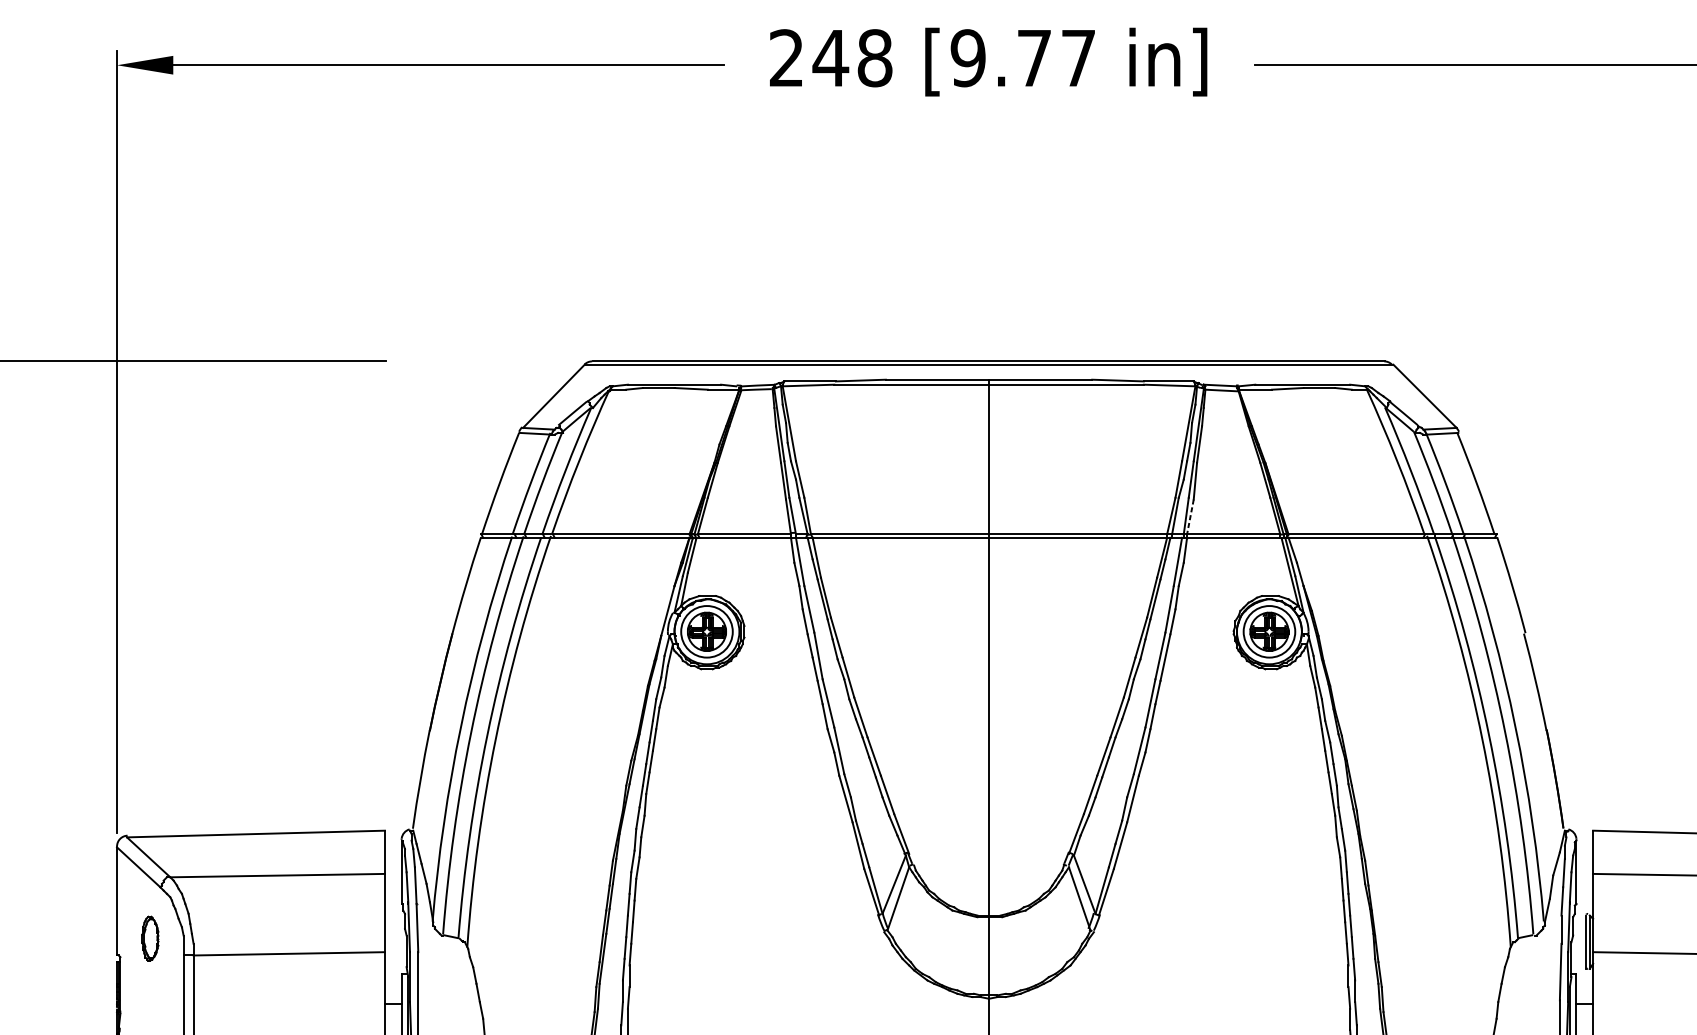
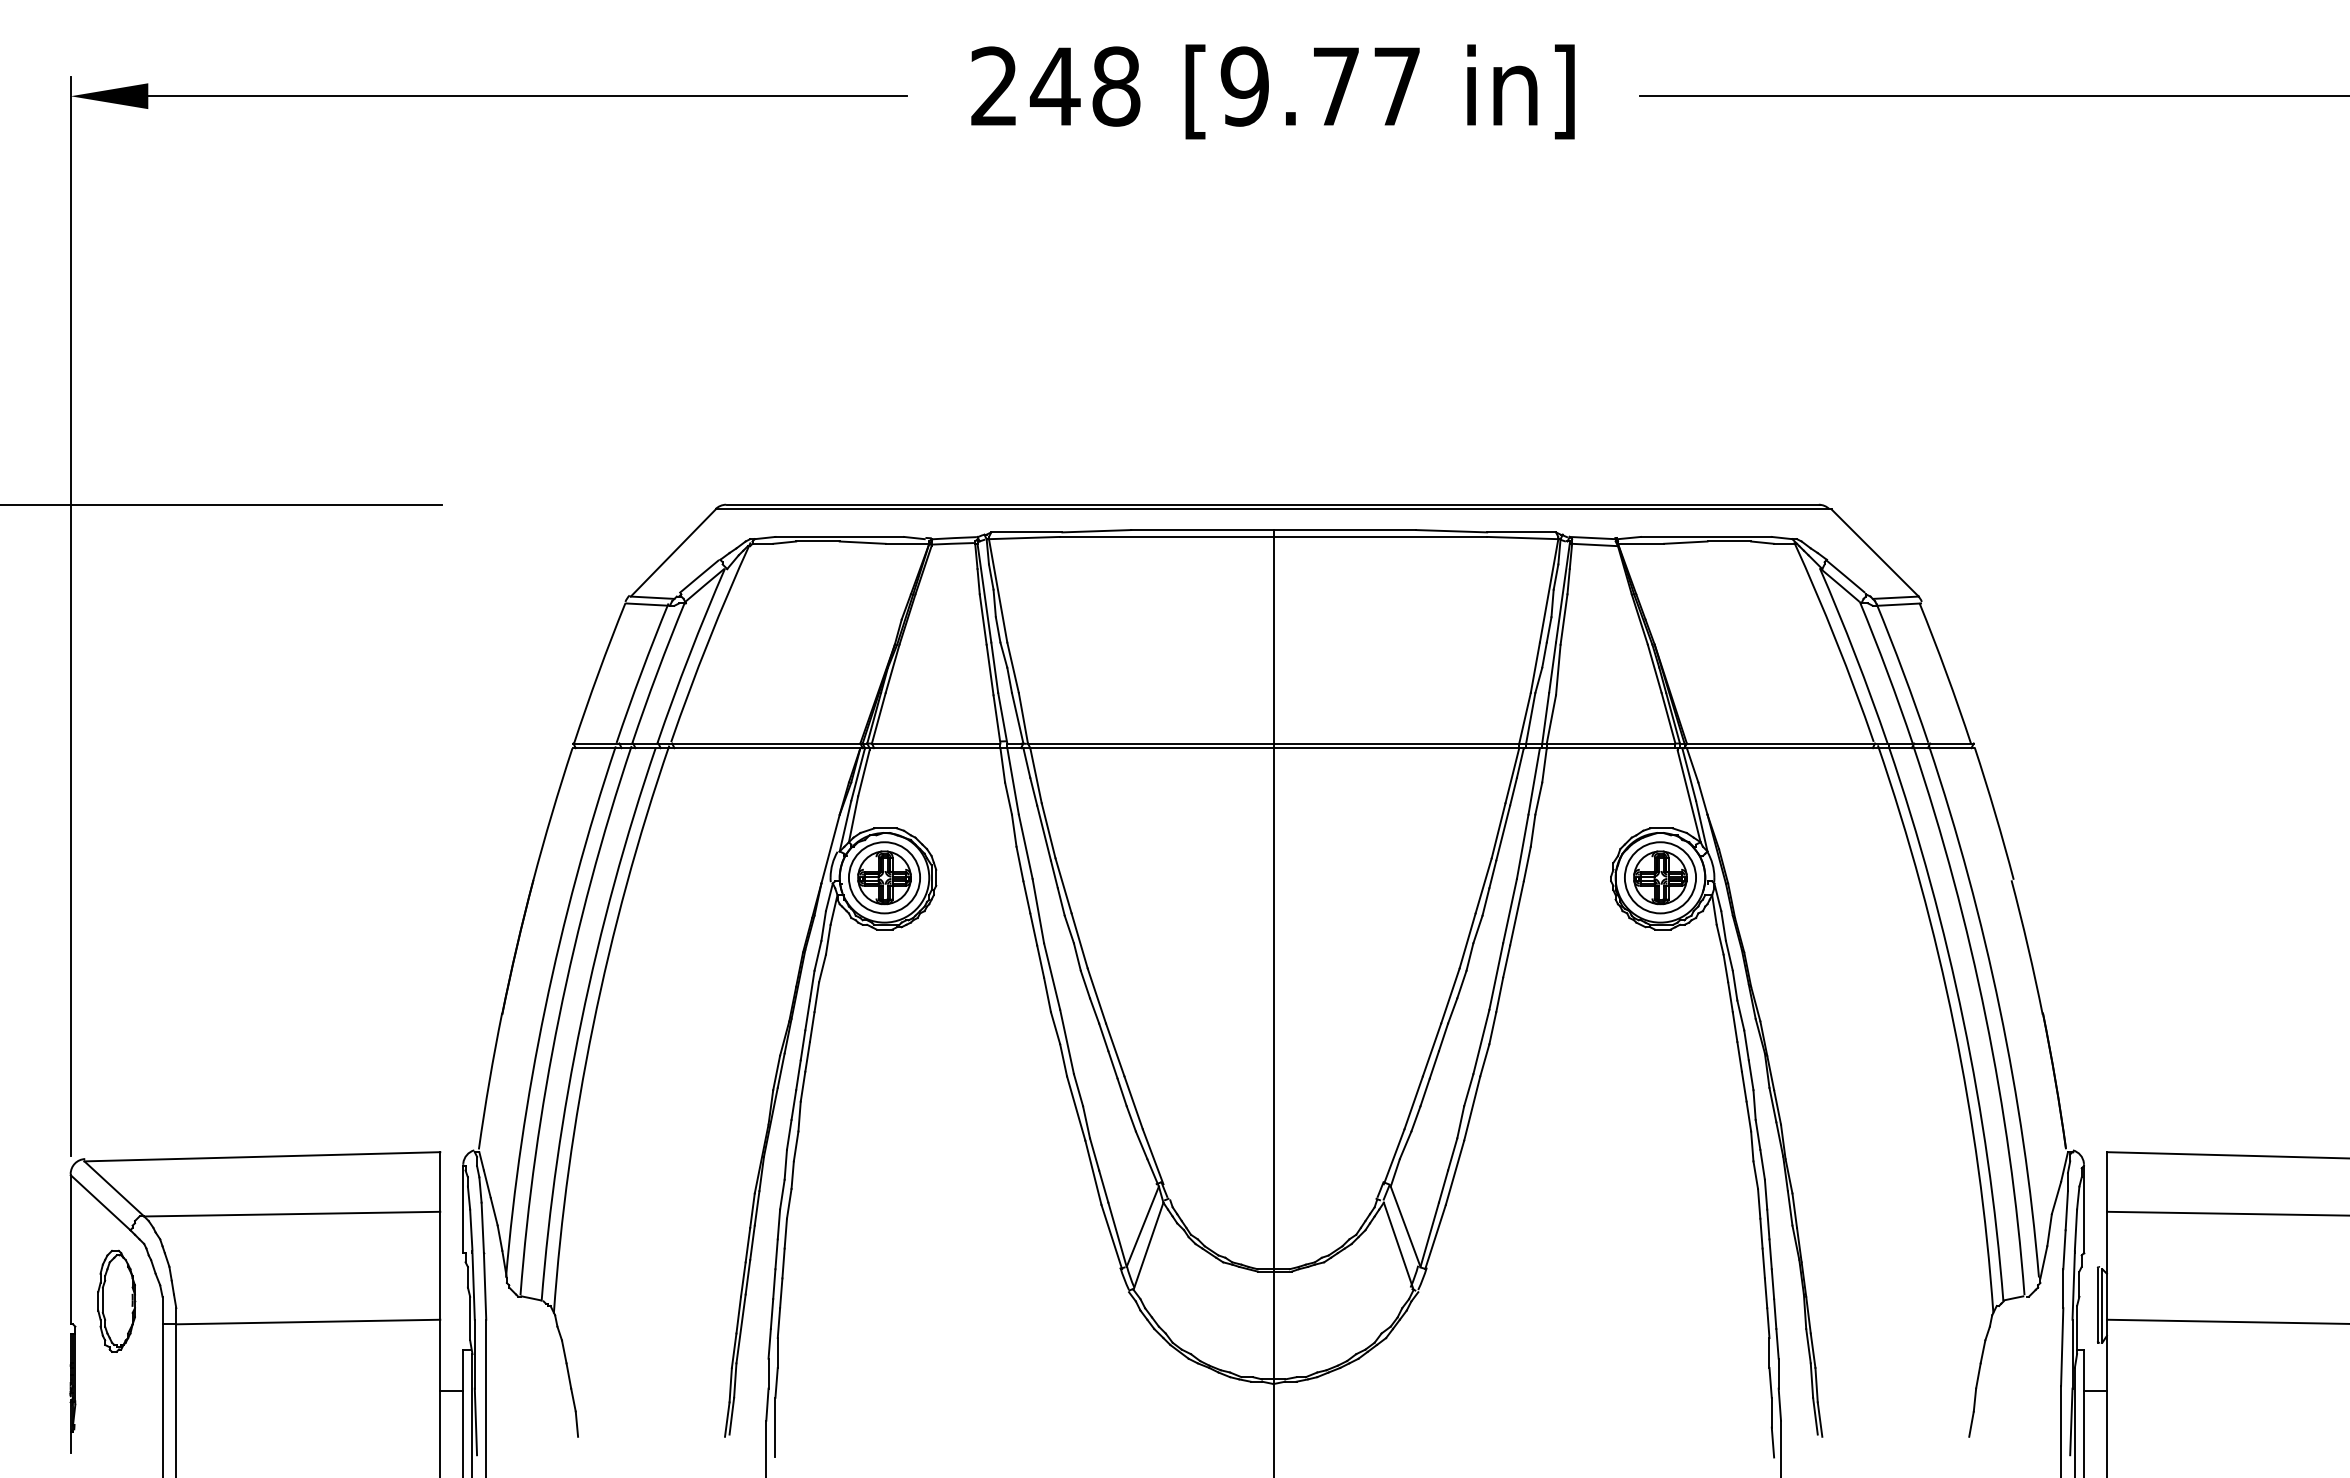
line: (1190, 517) -> (1551, 719), dashed -> solid
part: (150, 938) -> (116, 1300), size x1.67

